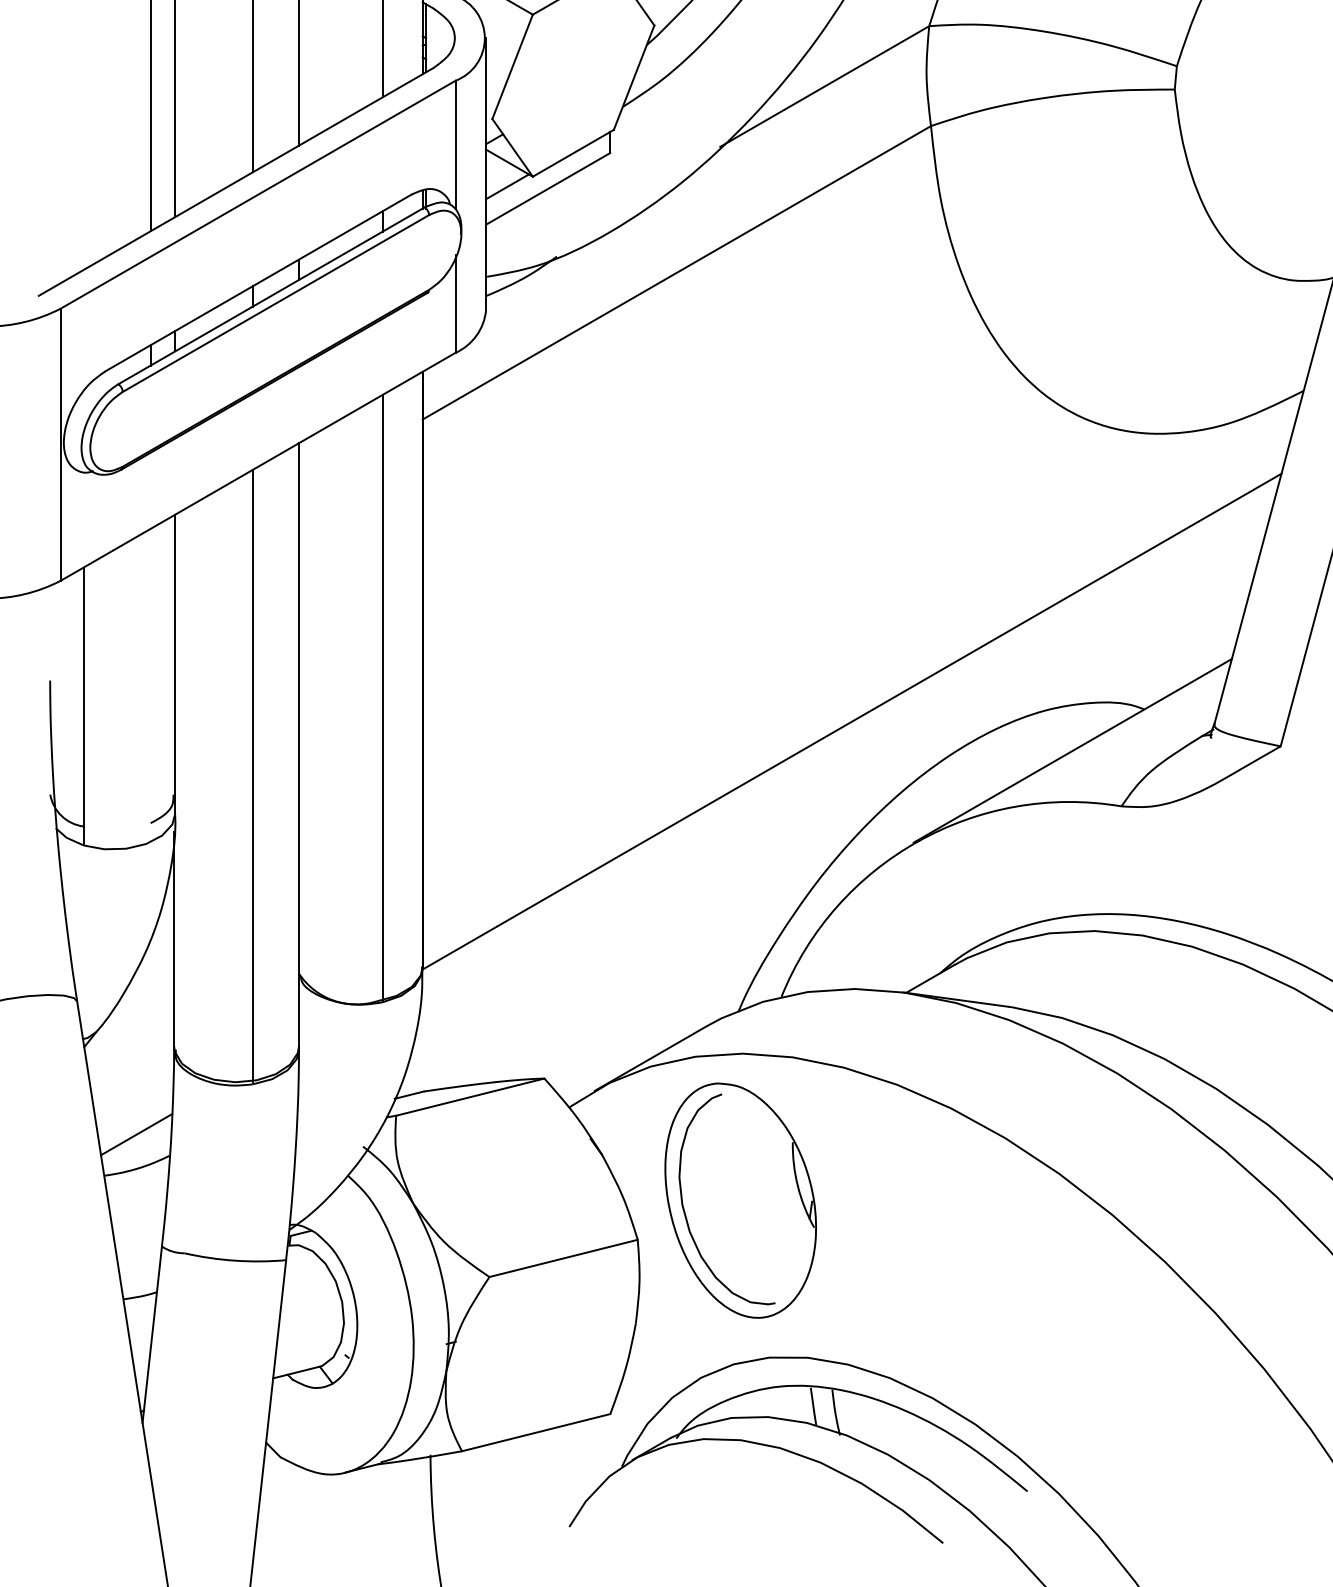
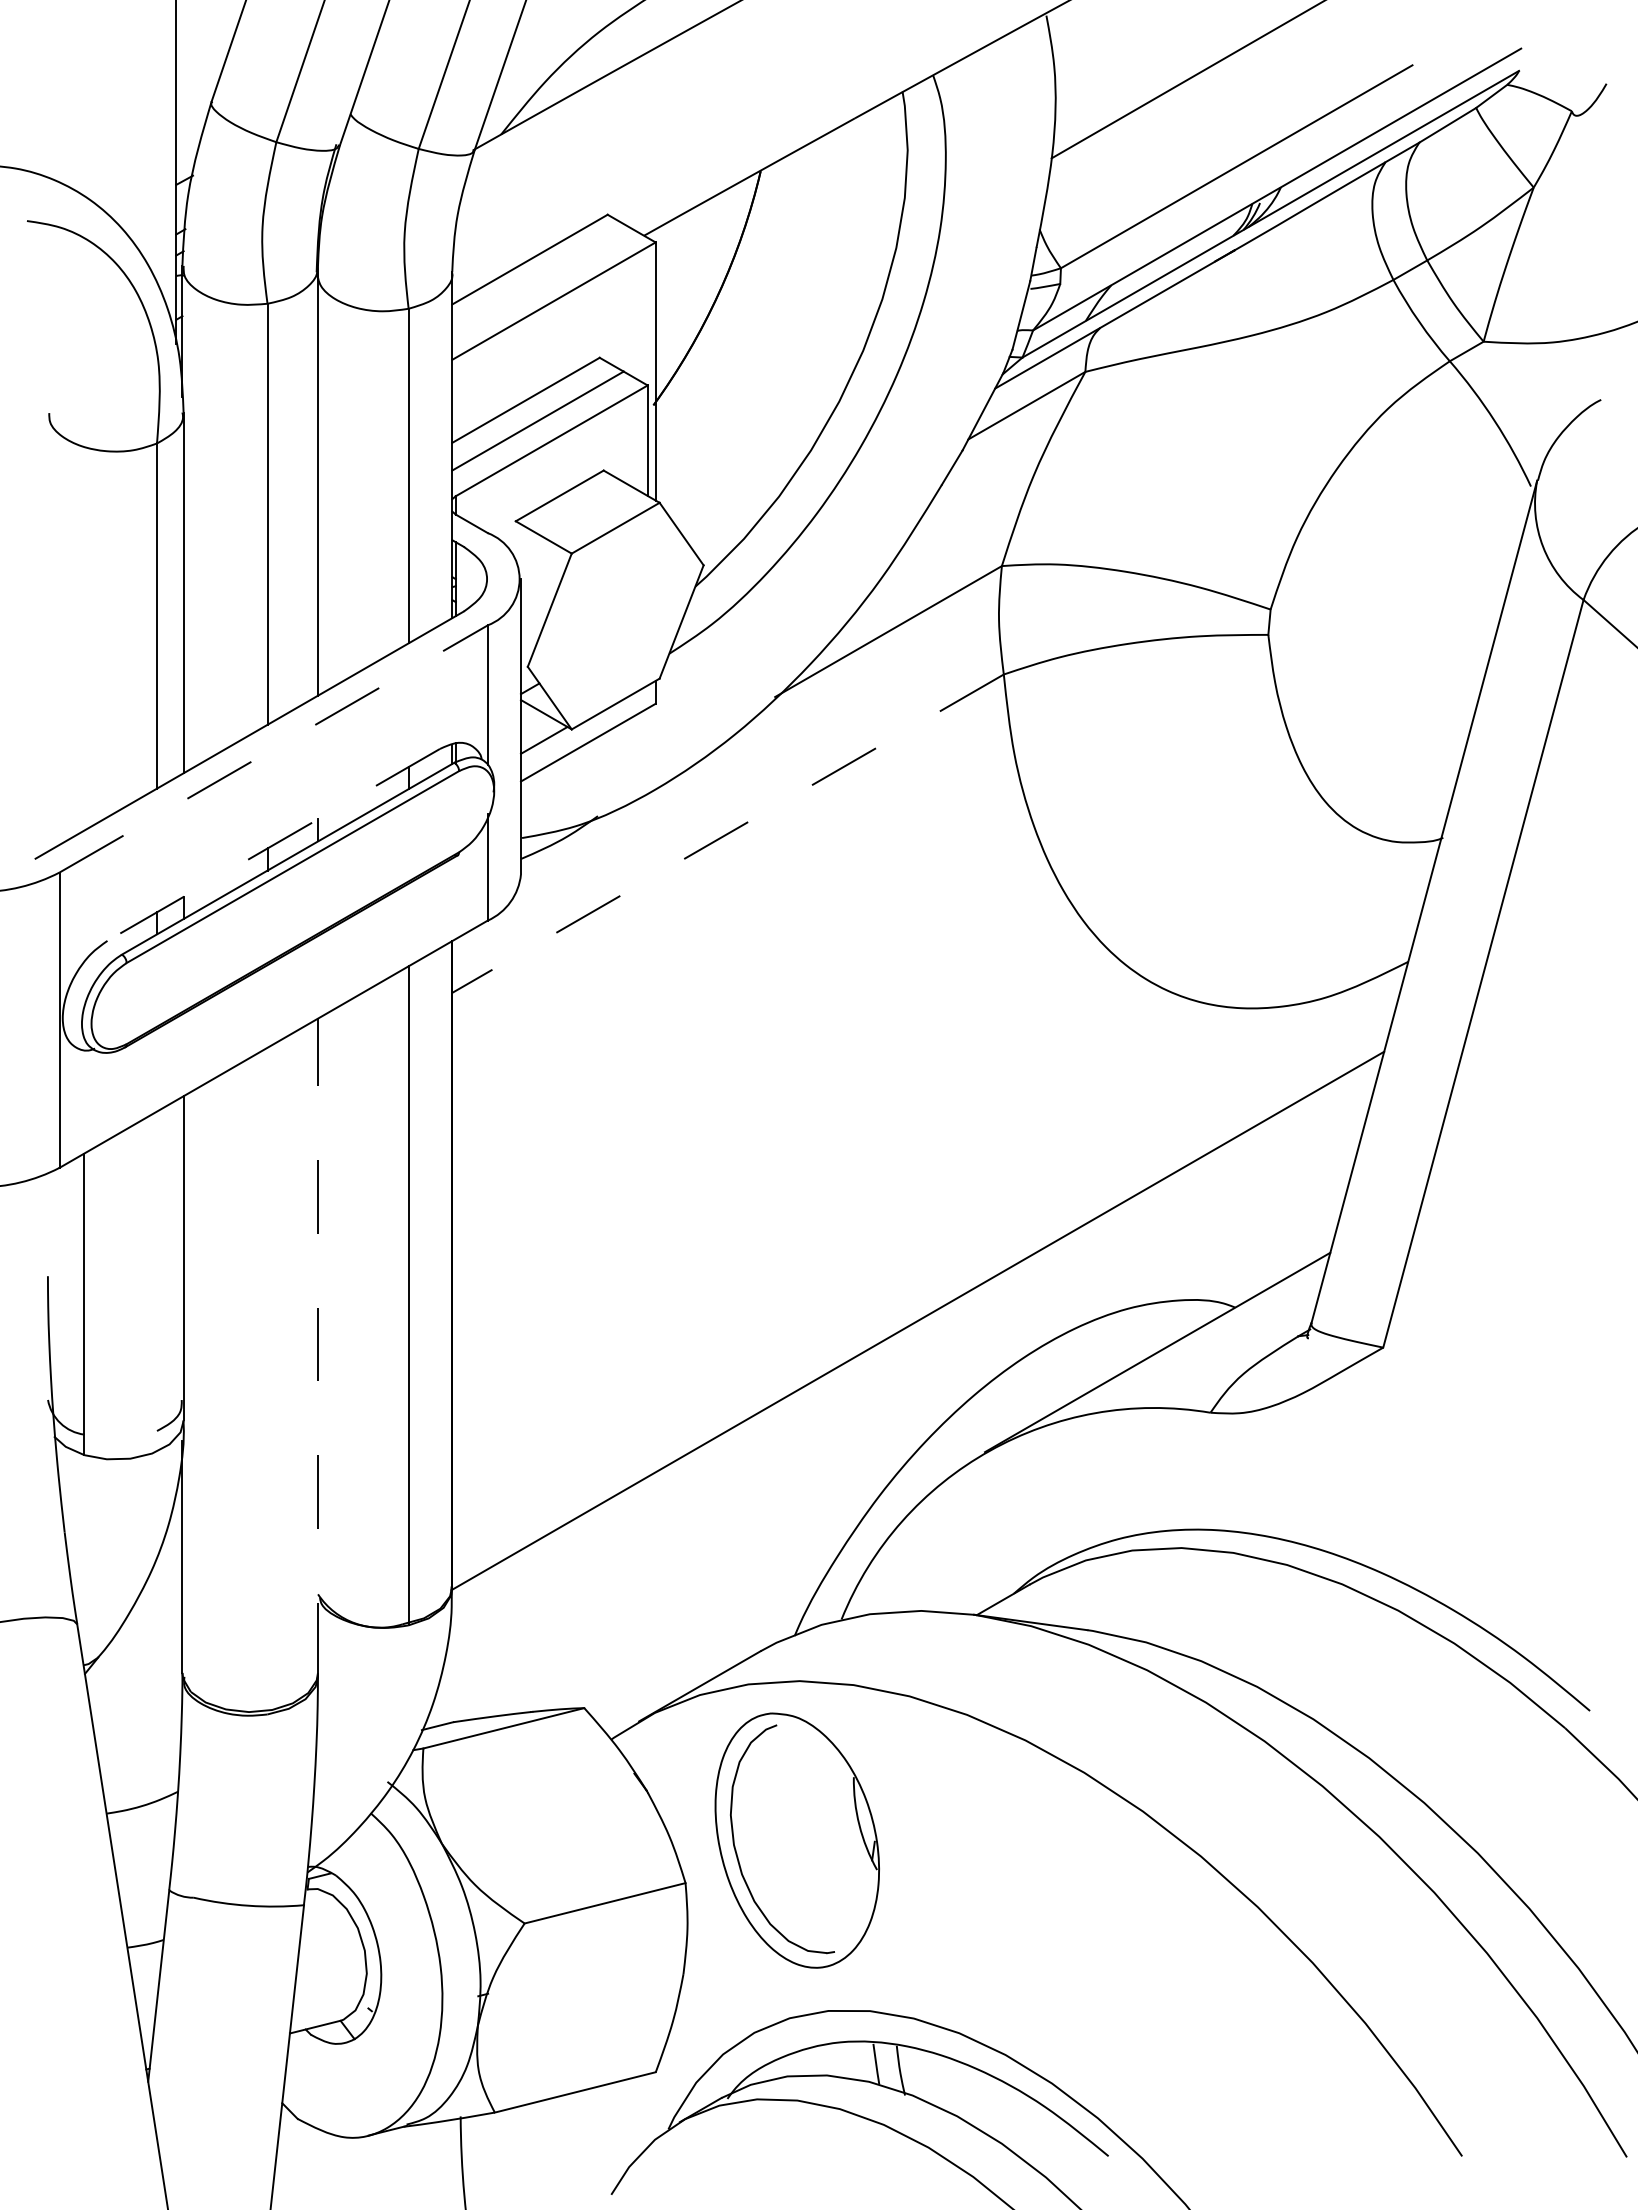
line: (258, 194) -> (274, 748), solid -> dashed
line: (676, 272) -> (727, 833), solid -> dashed
line: (258, 282) -> (273, 844), solid -> dashed
line: (299, 746) -> (318, 1347), solid -> dashed
line: (252, 775) -> (267, 1379), removed
line: (136, 1134) -> (141, 1768), removed

